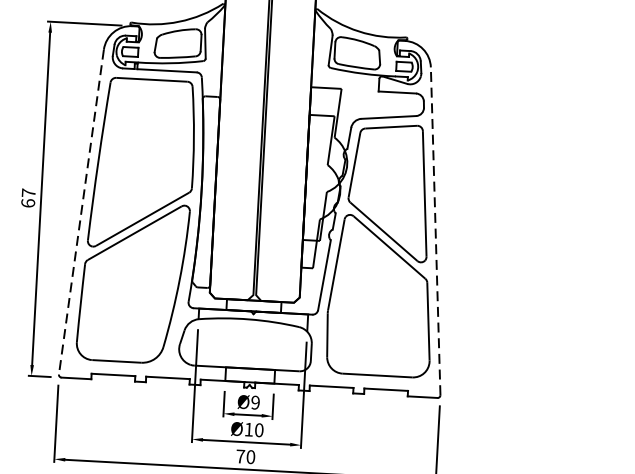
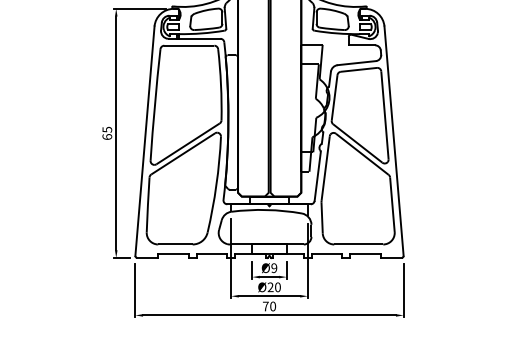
text: (29, 192) -> (107, 129), 67 -> 65
line: (80, 212) -> (144, 141), dashed -> solid
line: (436, 230) -> (394, 140), dashed -> solid
text: (248, 428) -> (270, 286), Ø10 -> Ø20

